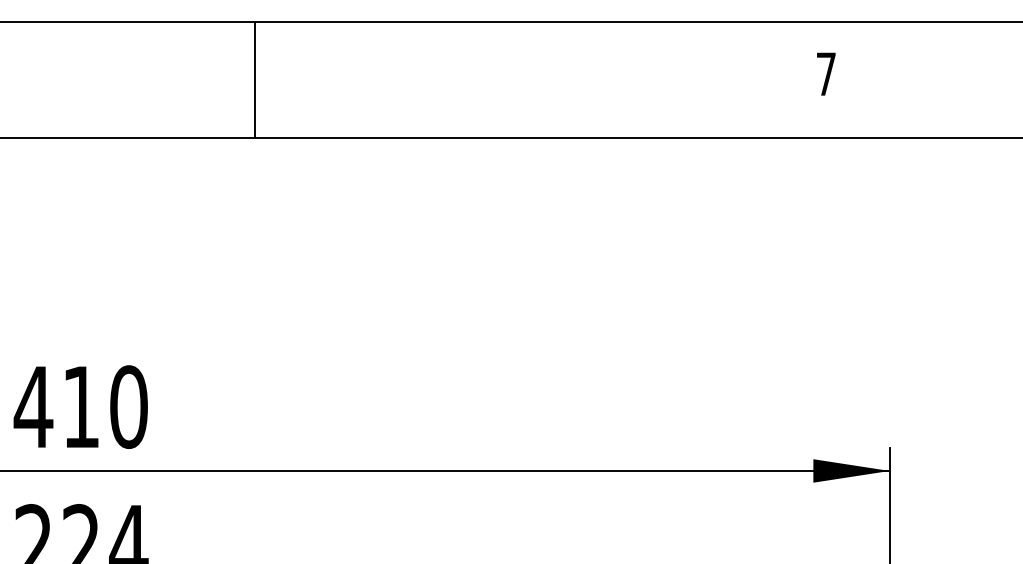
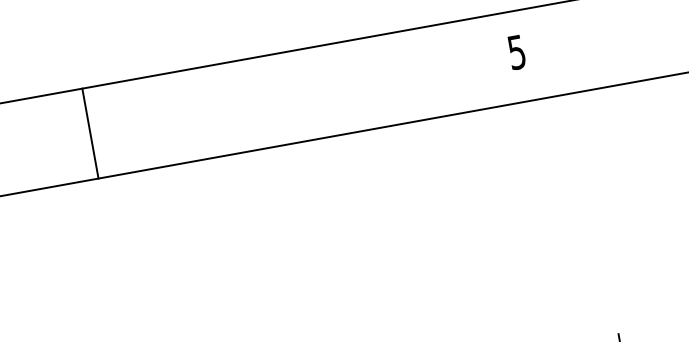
text: (825, 74) -> (516, 52), 7 -> 5
line: (254, 79) -> (90, 133), moved

